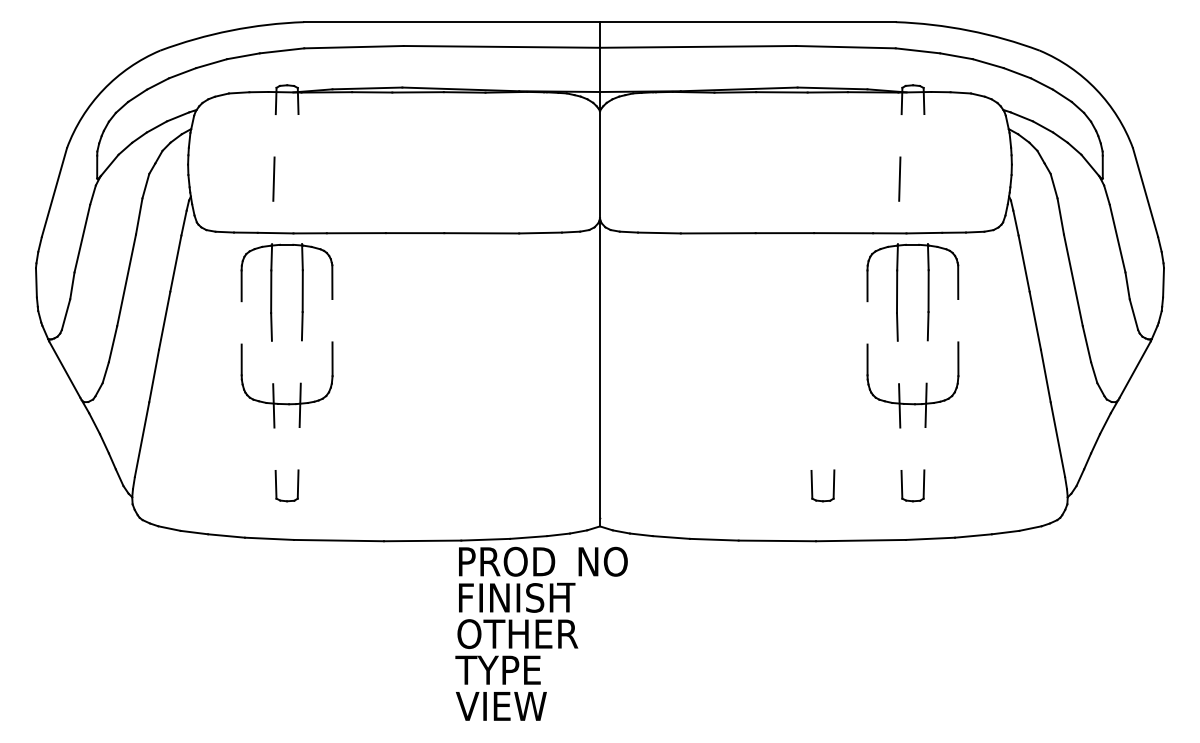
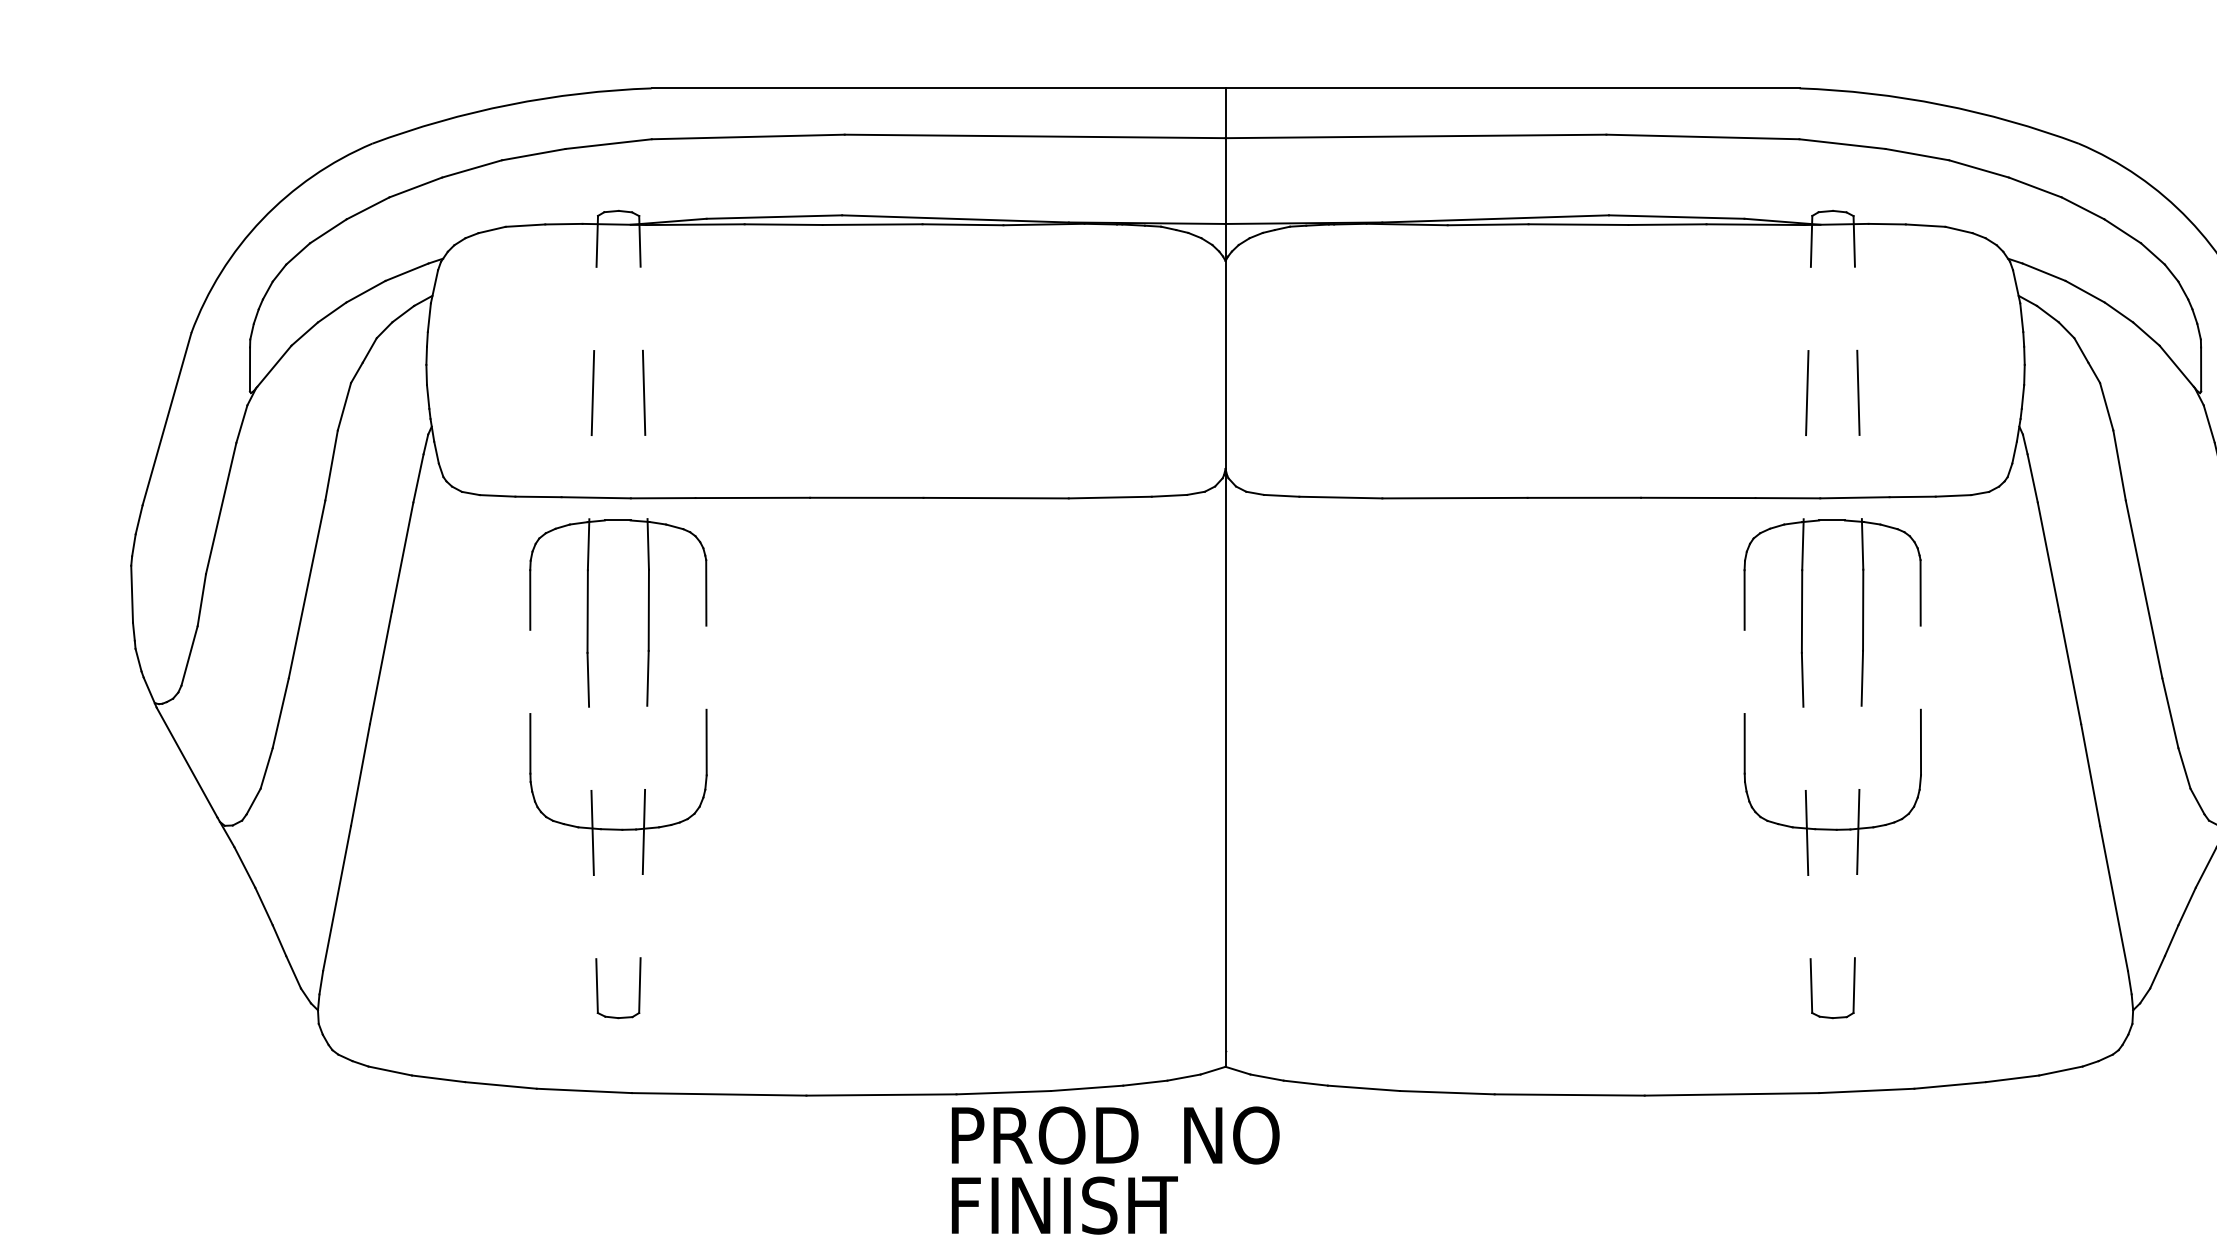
line: (299, 178) -> (642, 391), added
line: (925, 178) -> (1857, 391), added
part: (812, 485) -> (1637, 987), removed

